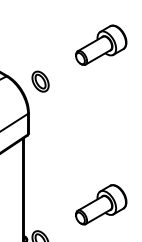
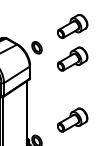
part: (101, 99) -> (72, 58), added

